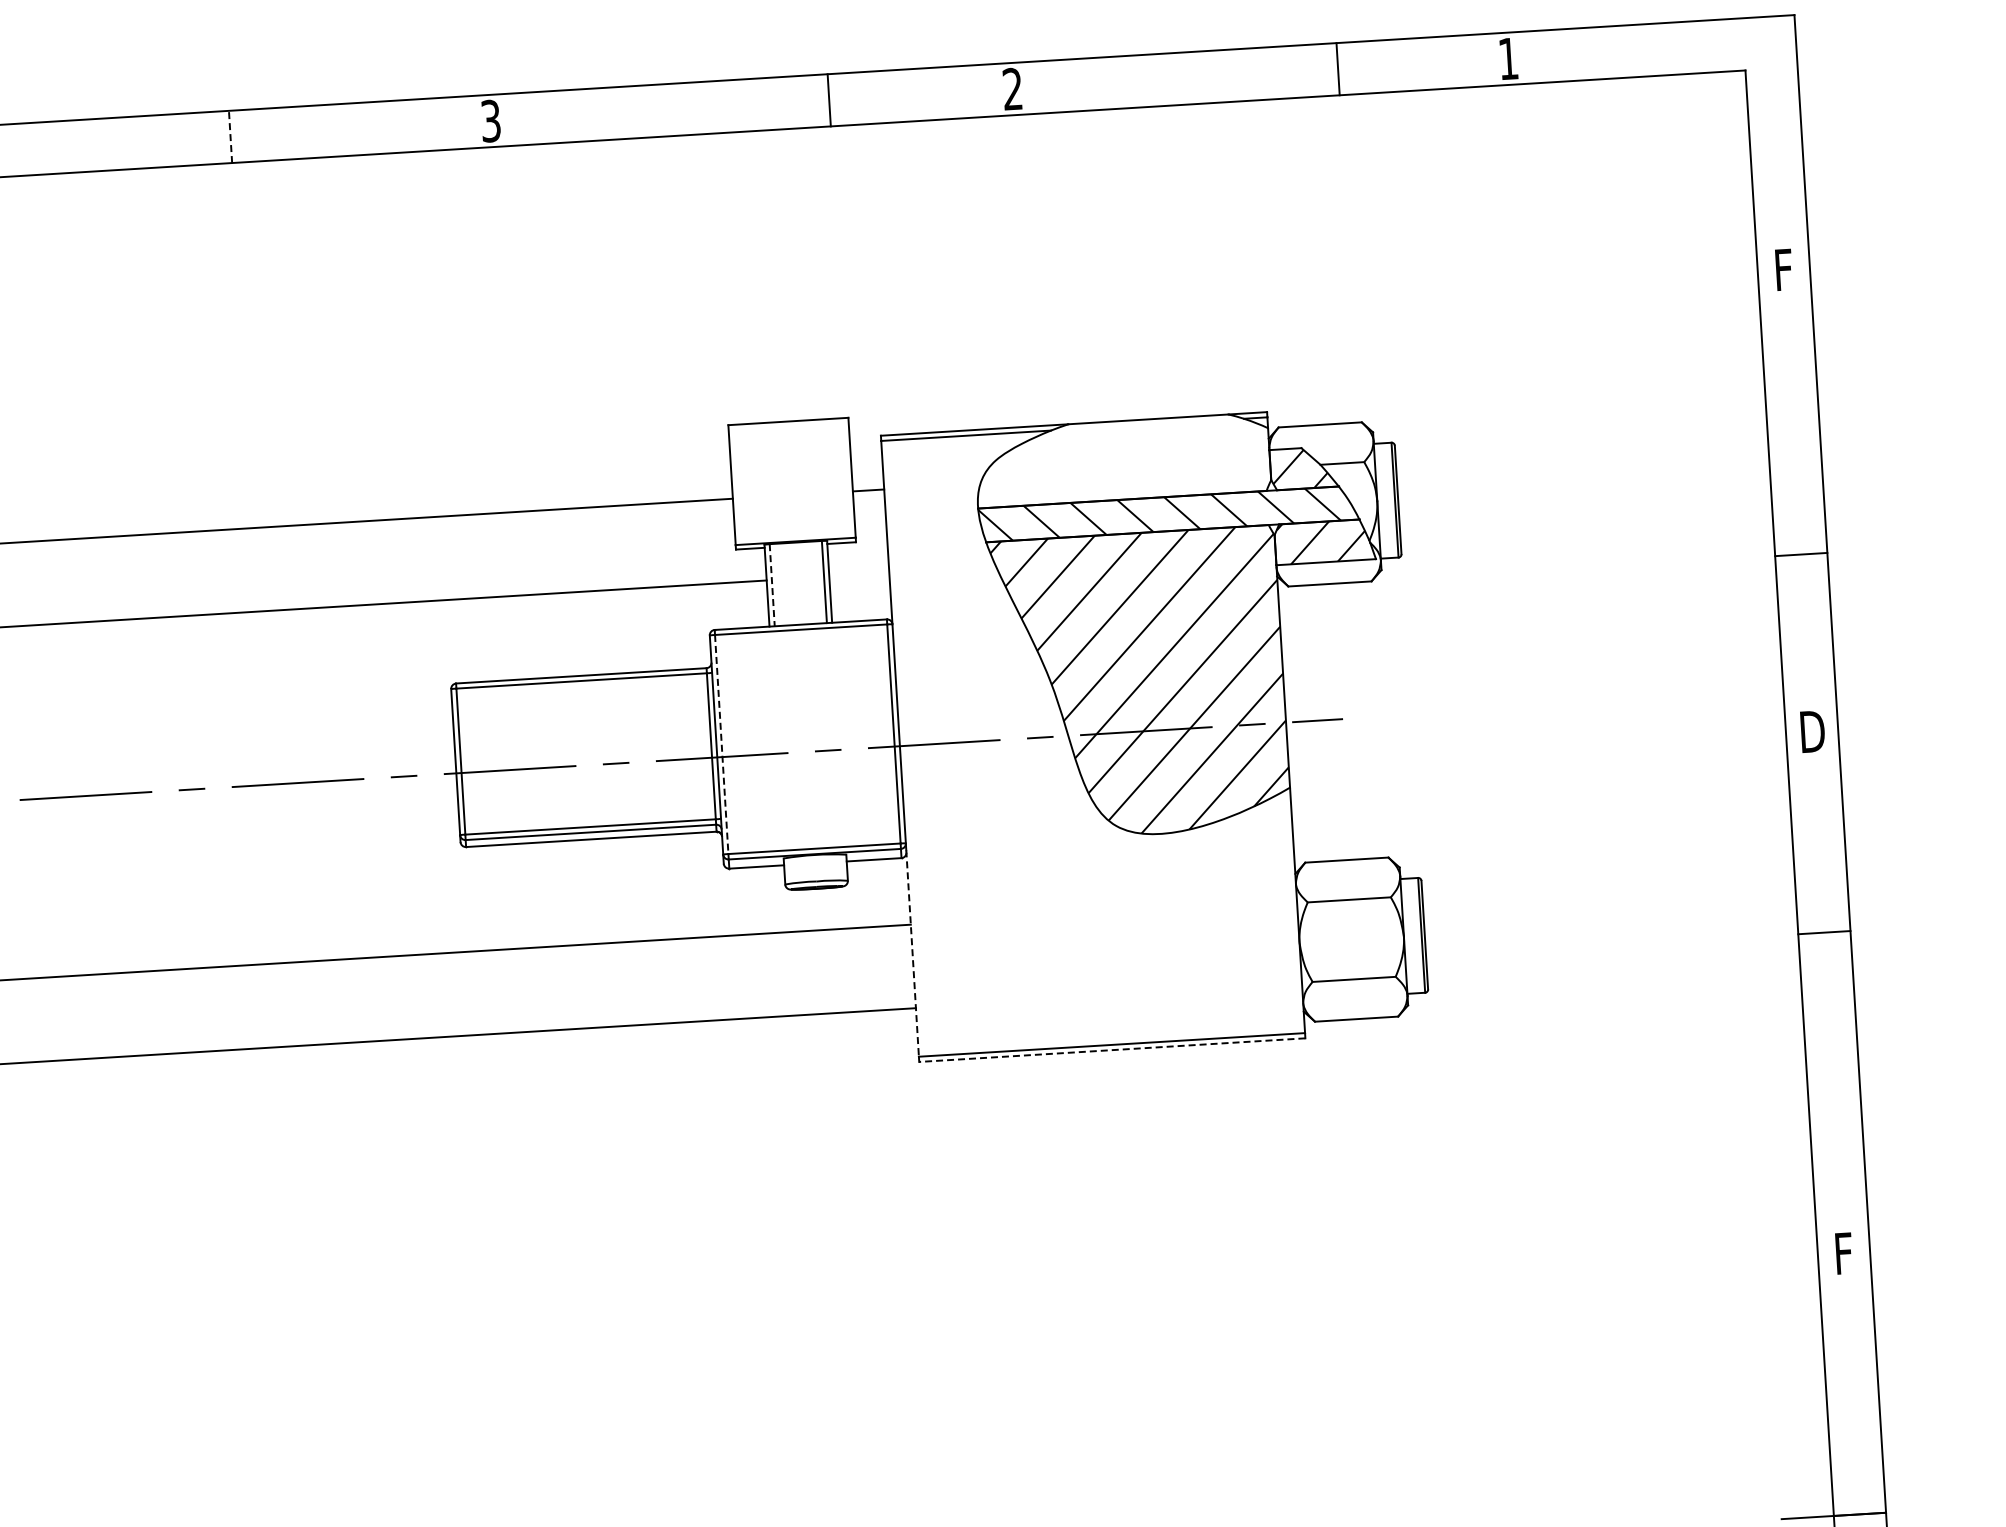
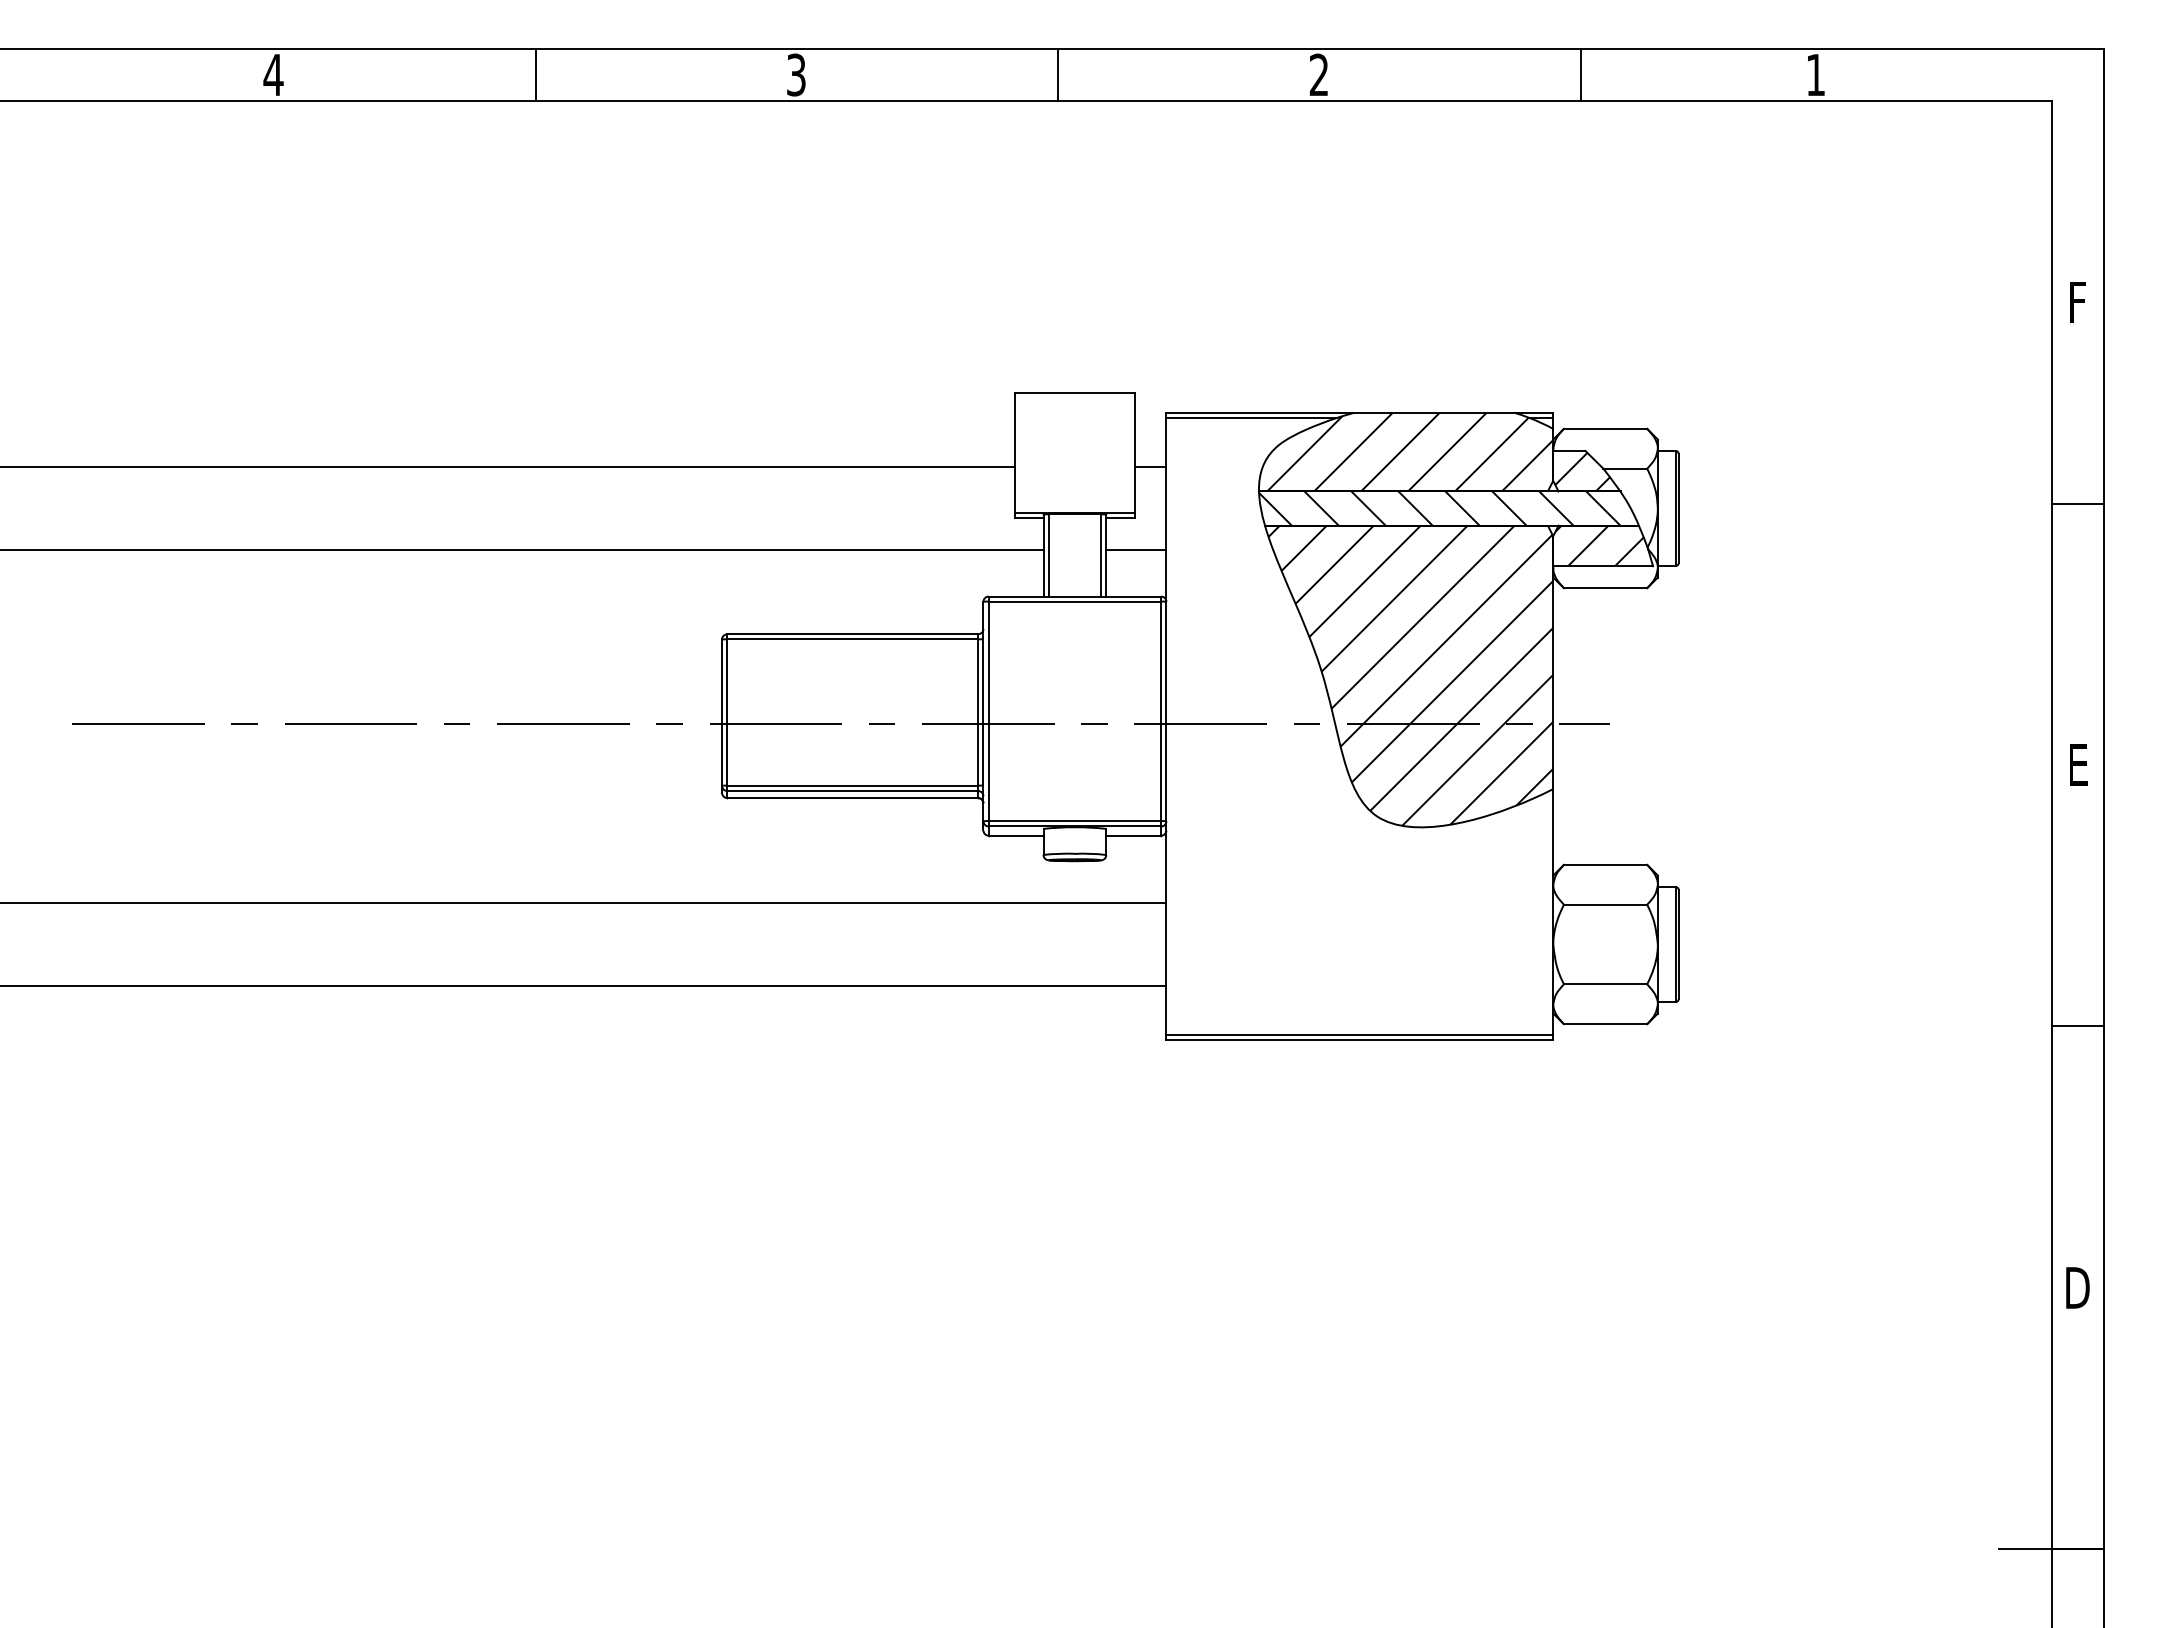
line: (1338, 68) -> (1581, 74), moved
line: (829, 99) -> (1058, 74), moved
line: (230, 136) -> (535, 74), dashed -> solid
hatch: (1126, 459) -> (1410, 451), added
line: (1800, 554) -> (2077, 503), moved
line: (859, 574) -> (1136, 550), added
line: (771, 585) -> (1048, 555), dashed -> solid
text: (1812, 731) -> (2078, 764), D -> E
line: (721, 744) -> (988, 711), dashed -> solid
line: (1824, 932) -> (2077, 1026), moved
line: (912, 954) -> (1166, 932), dashed -> solid
line: (1111, 1050) -> (1359, 1040), dashed -> solid
text: (1843, 1253) -> (2077, 1287), F -> D

